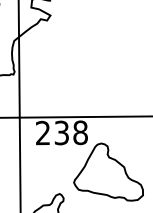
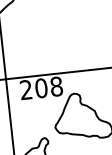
text: (61, 132) -> (41, 87), 238 -> 208

